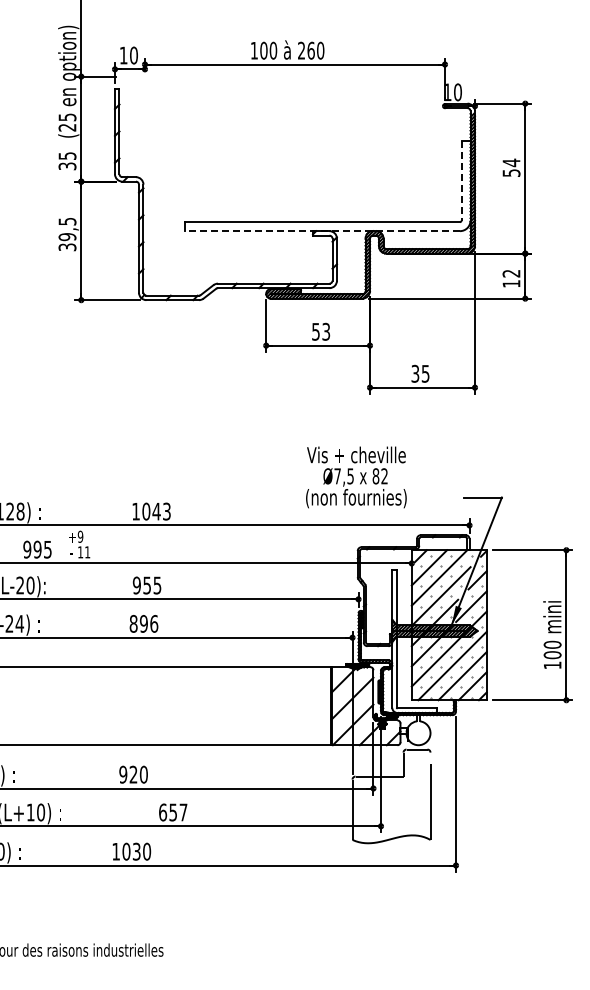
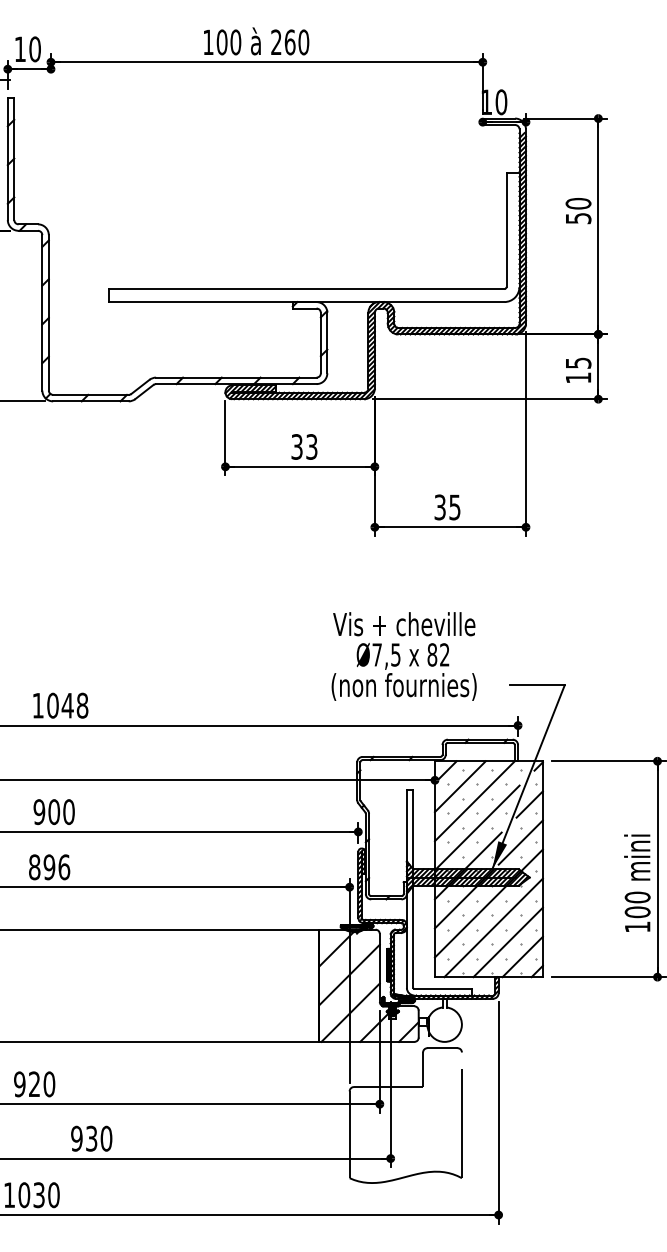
text: (511, 162) -> (578, 203), 54 -> 50
line: (461, 180) -> (506, 229), dashed -> solid
line: (322, 231) -> (306, 302), dashed -> solid
text: (511, 273) -> (578, 363), 12 -> 15
text: (315, 331) -> (296, 446), 53 -> 33
text: (356, 477) -> (404, 656), moved
text: (166, 511) -> (81, 705), 1043 -> 1048
text: (152, 585) -> (61, 812), 955 -> 900
text: (173, 812) -> (92, 1138), 657 -> 930

